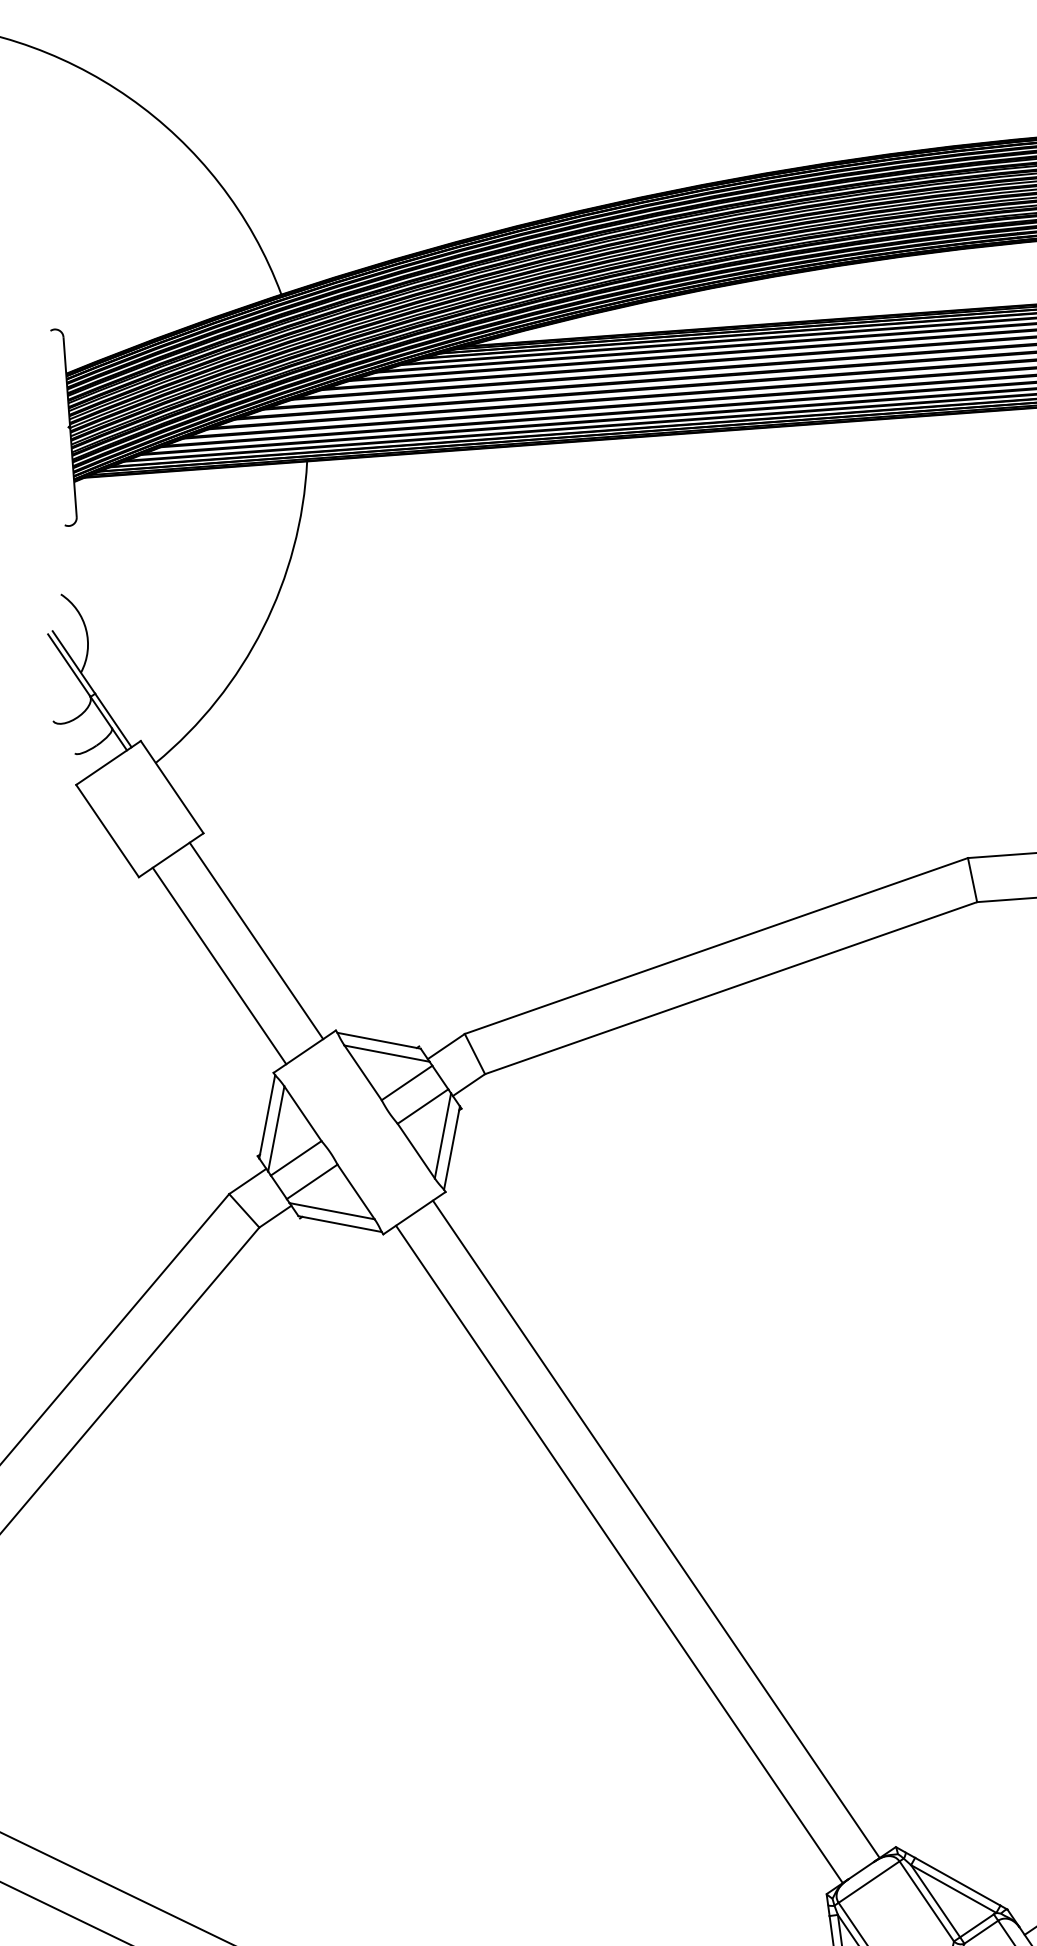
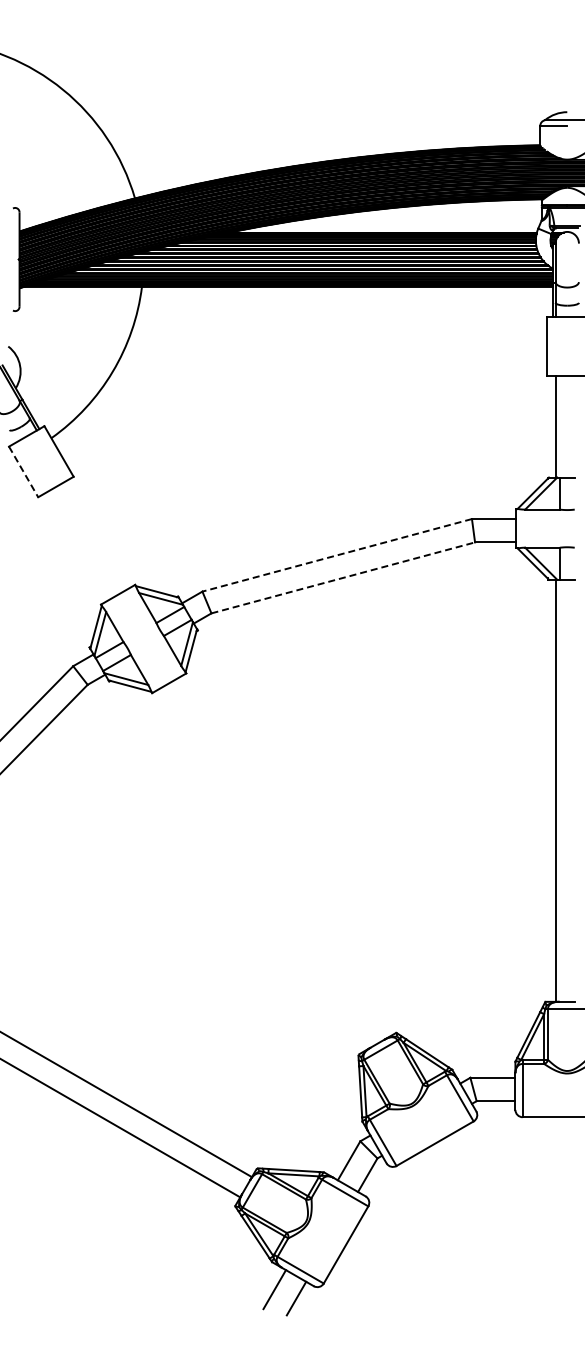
line: (107, 832) -> (23, 472), solid -> dashed
line: (257, 939) -> (97, 534), removed
line: (717, 946) -> (337, 555), solid -> dashed
line: (218, 965) -> (76, 546), removed
line: (731, 987) -> (343, 577), solid -> dashed
line: (656, 1528) -> (283, 857), removed
line: (619, 1554) -> (263, 869), removed

